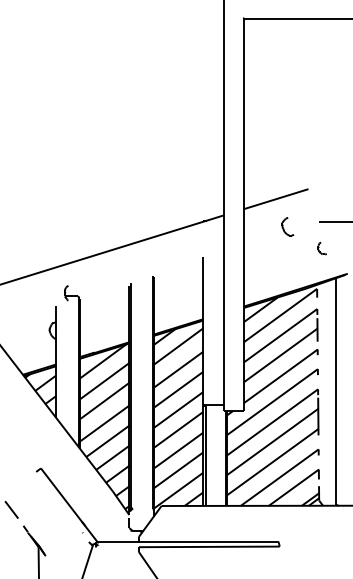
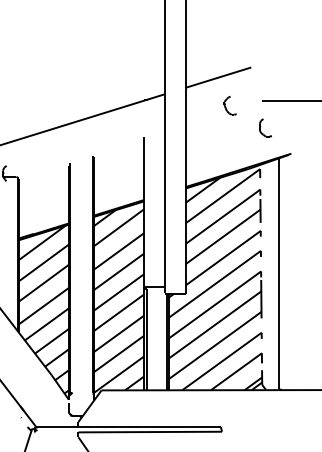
part: (322, 248) -> (265, 127), size x1.43

